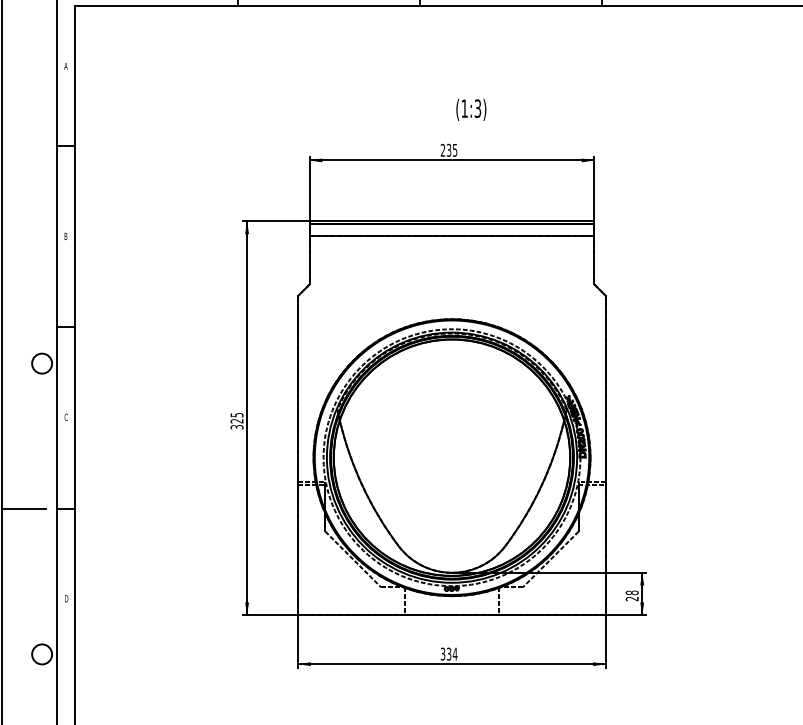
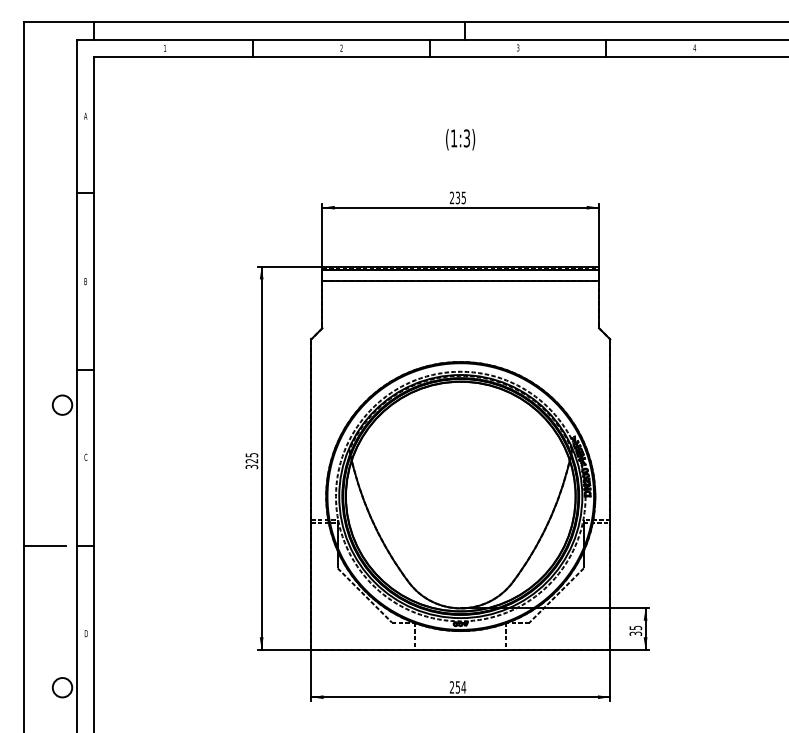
text: (471, 109) -> (460, 139), moved
text: (631, 595) -> (635, 630), 28 -> 35
text: (445, 654) -> (454, 687), 334 -> 254

